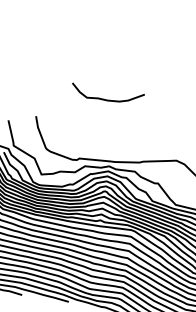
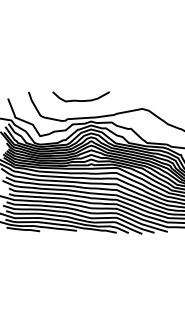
curve: (105, 99) -> (80, 100), moved

